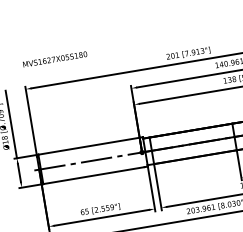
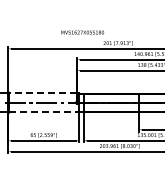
text: (54, 59) -> (82, 32), moved
line: (89, 145) -> (43, 92), solid -> dashed
line: (94, 175) -> (43, 112), solid -> dashed

